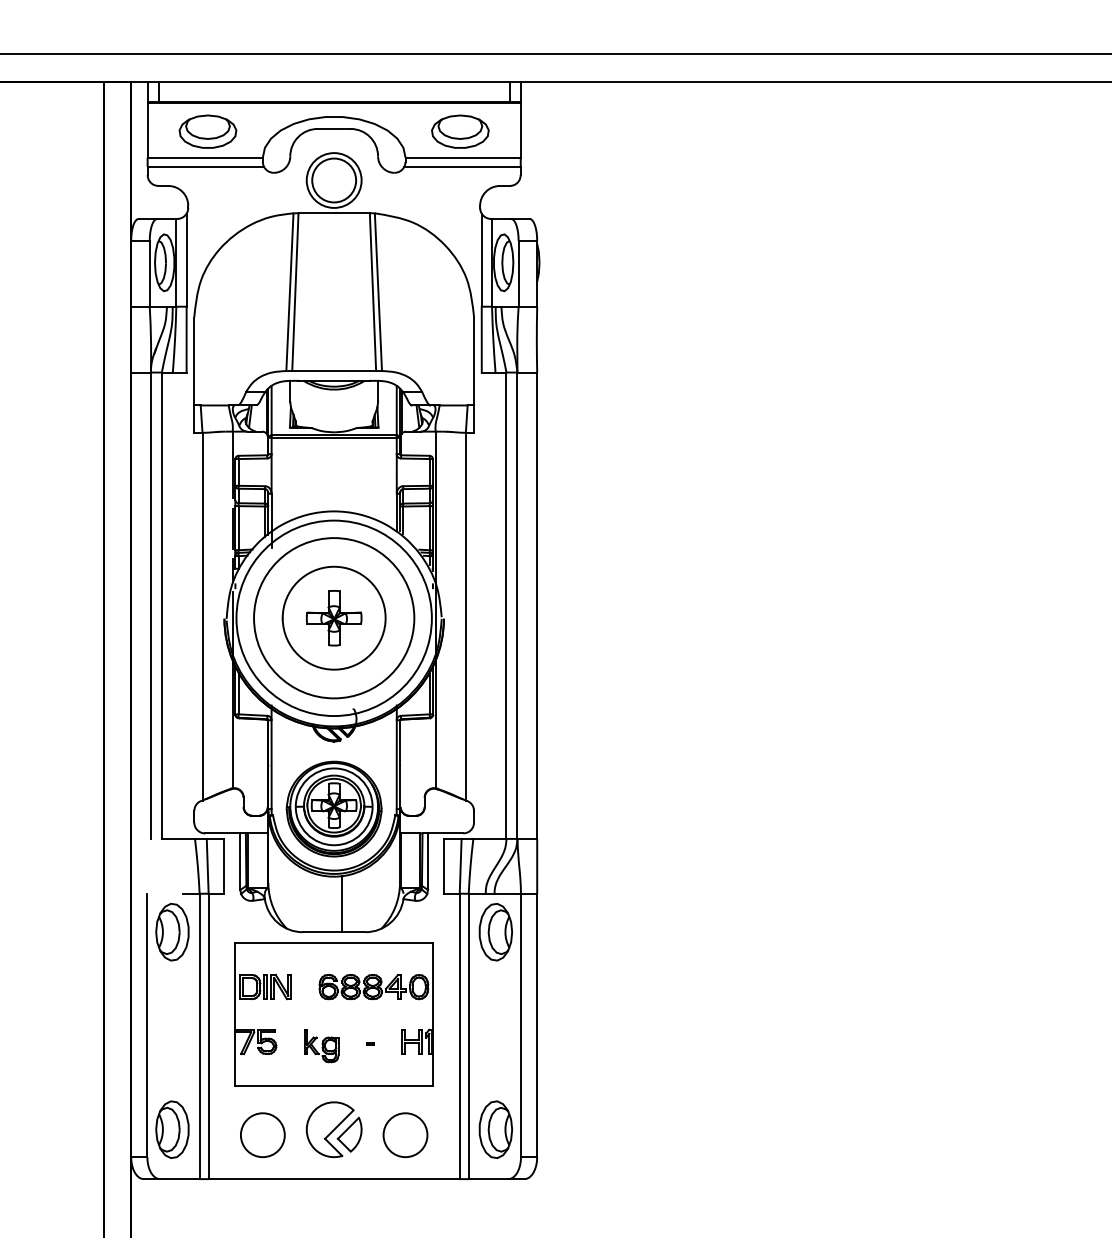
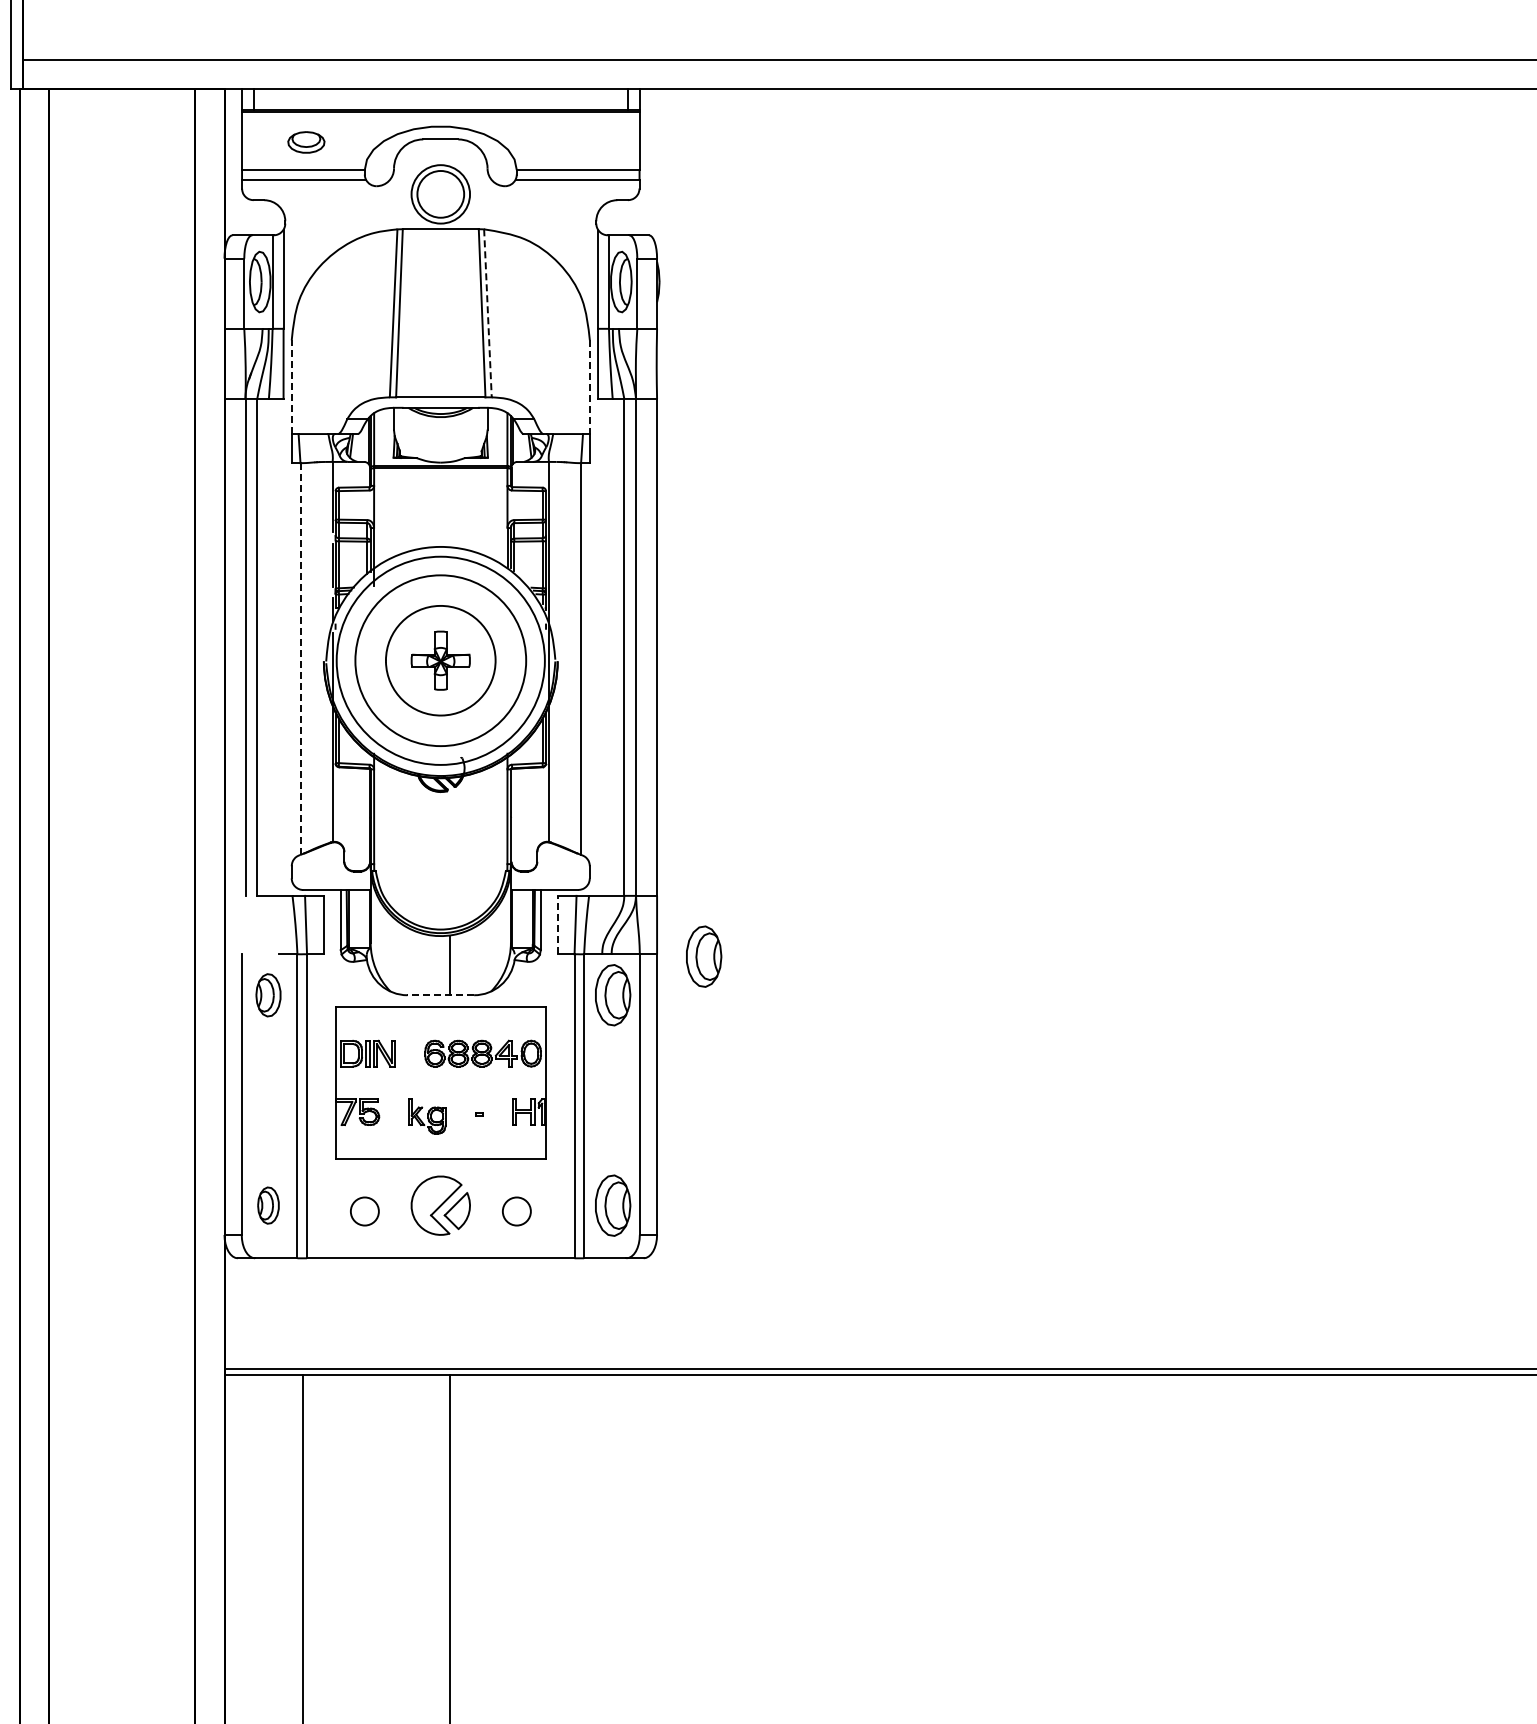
part: (208, 131) -> (306, 142), size x0.6
part: (460, 131) -> (575, 142), removed
line: (378, 292) -> (487, 313), solid -> dashed
line: (194, 361) -> (291, 387), solid -> dashed
line: (473, 361) -> (589, 387), solid -> dashed
line: (202, 617) -> (300, 659), solid -> dashed
part: (333, 808) -> (440, 863), removed
line: (443, 865) -> (557, 924), solid -> dashed
part: (581, 895) -> (704, 956), added
part: (172, 932) -> (268, 995), size x0.7
line: (333, 932) -> (440, 995), solid -> dashed
part: (172, 1129) -> (268, 1205), size x0.6
circle: (262, 1135) -> (364, 1211), size x0.6
circle: (405, 1135) -> (516, 1211), size x0.6

